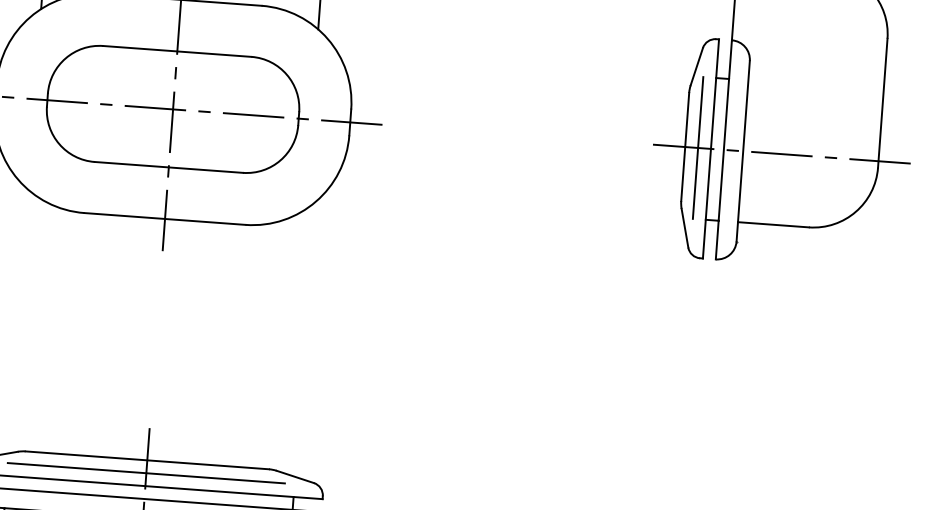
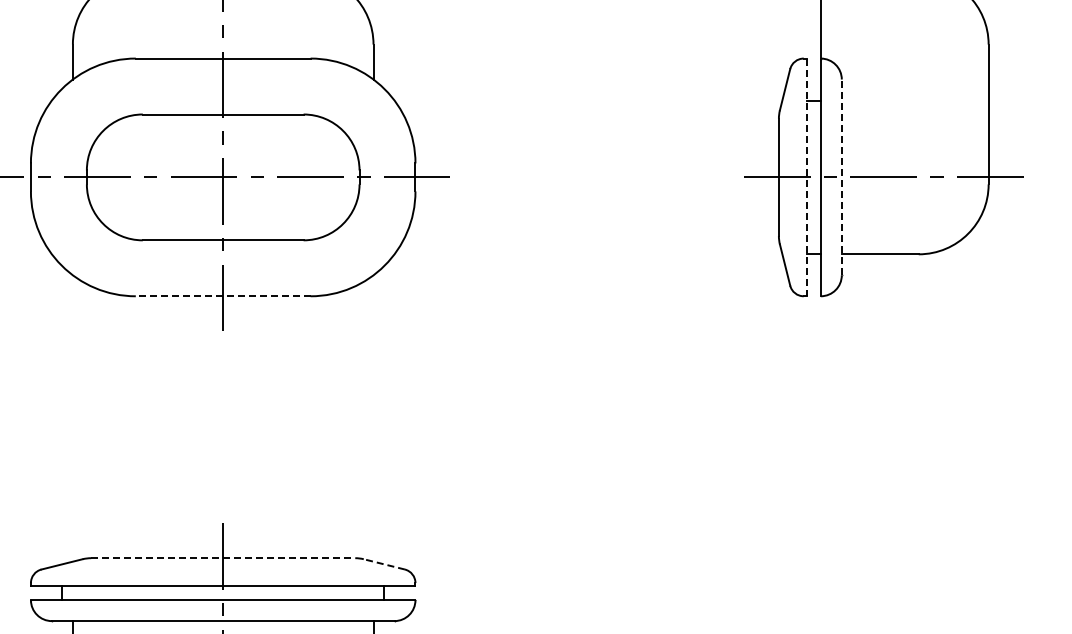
line: (697, 148) -> (792, 177), removed
line: (710, 148) -> (806, 177), solid -> dashed
line: (742, 151) -> (841, 177), solid -> dashed
line: (164, 219) -> (222, 296), solid -> dashed
line: (147, 460) -> (223, 558), solid -> dashed
line: (145, 473) -> (222, 572), removed
line: (294, 477) -> (383, 564), solid -> dashed

